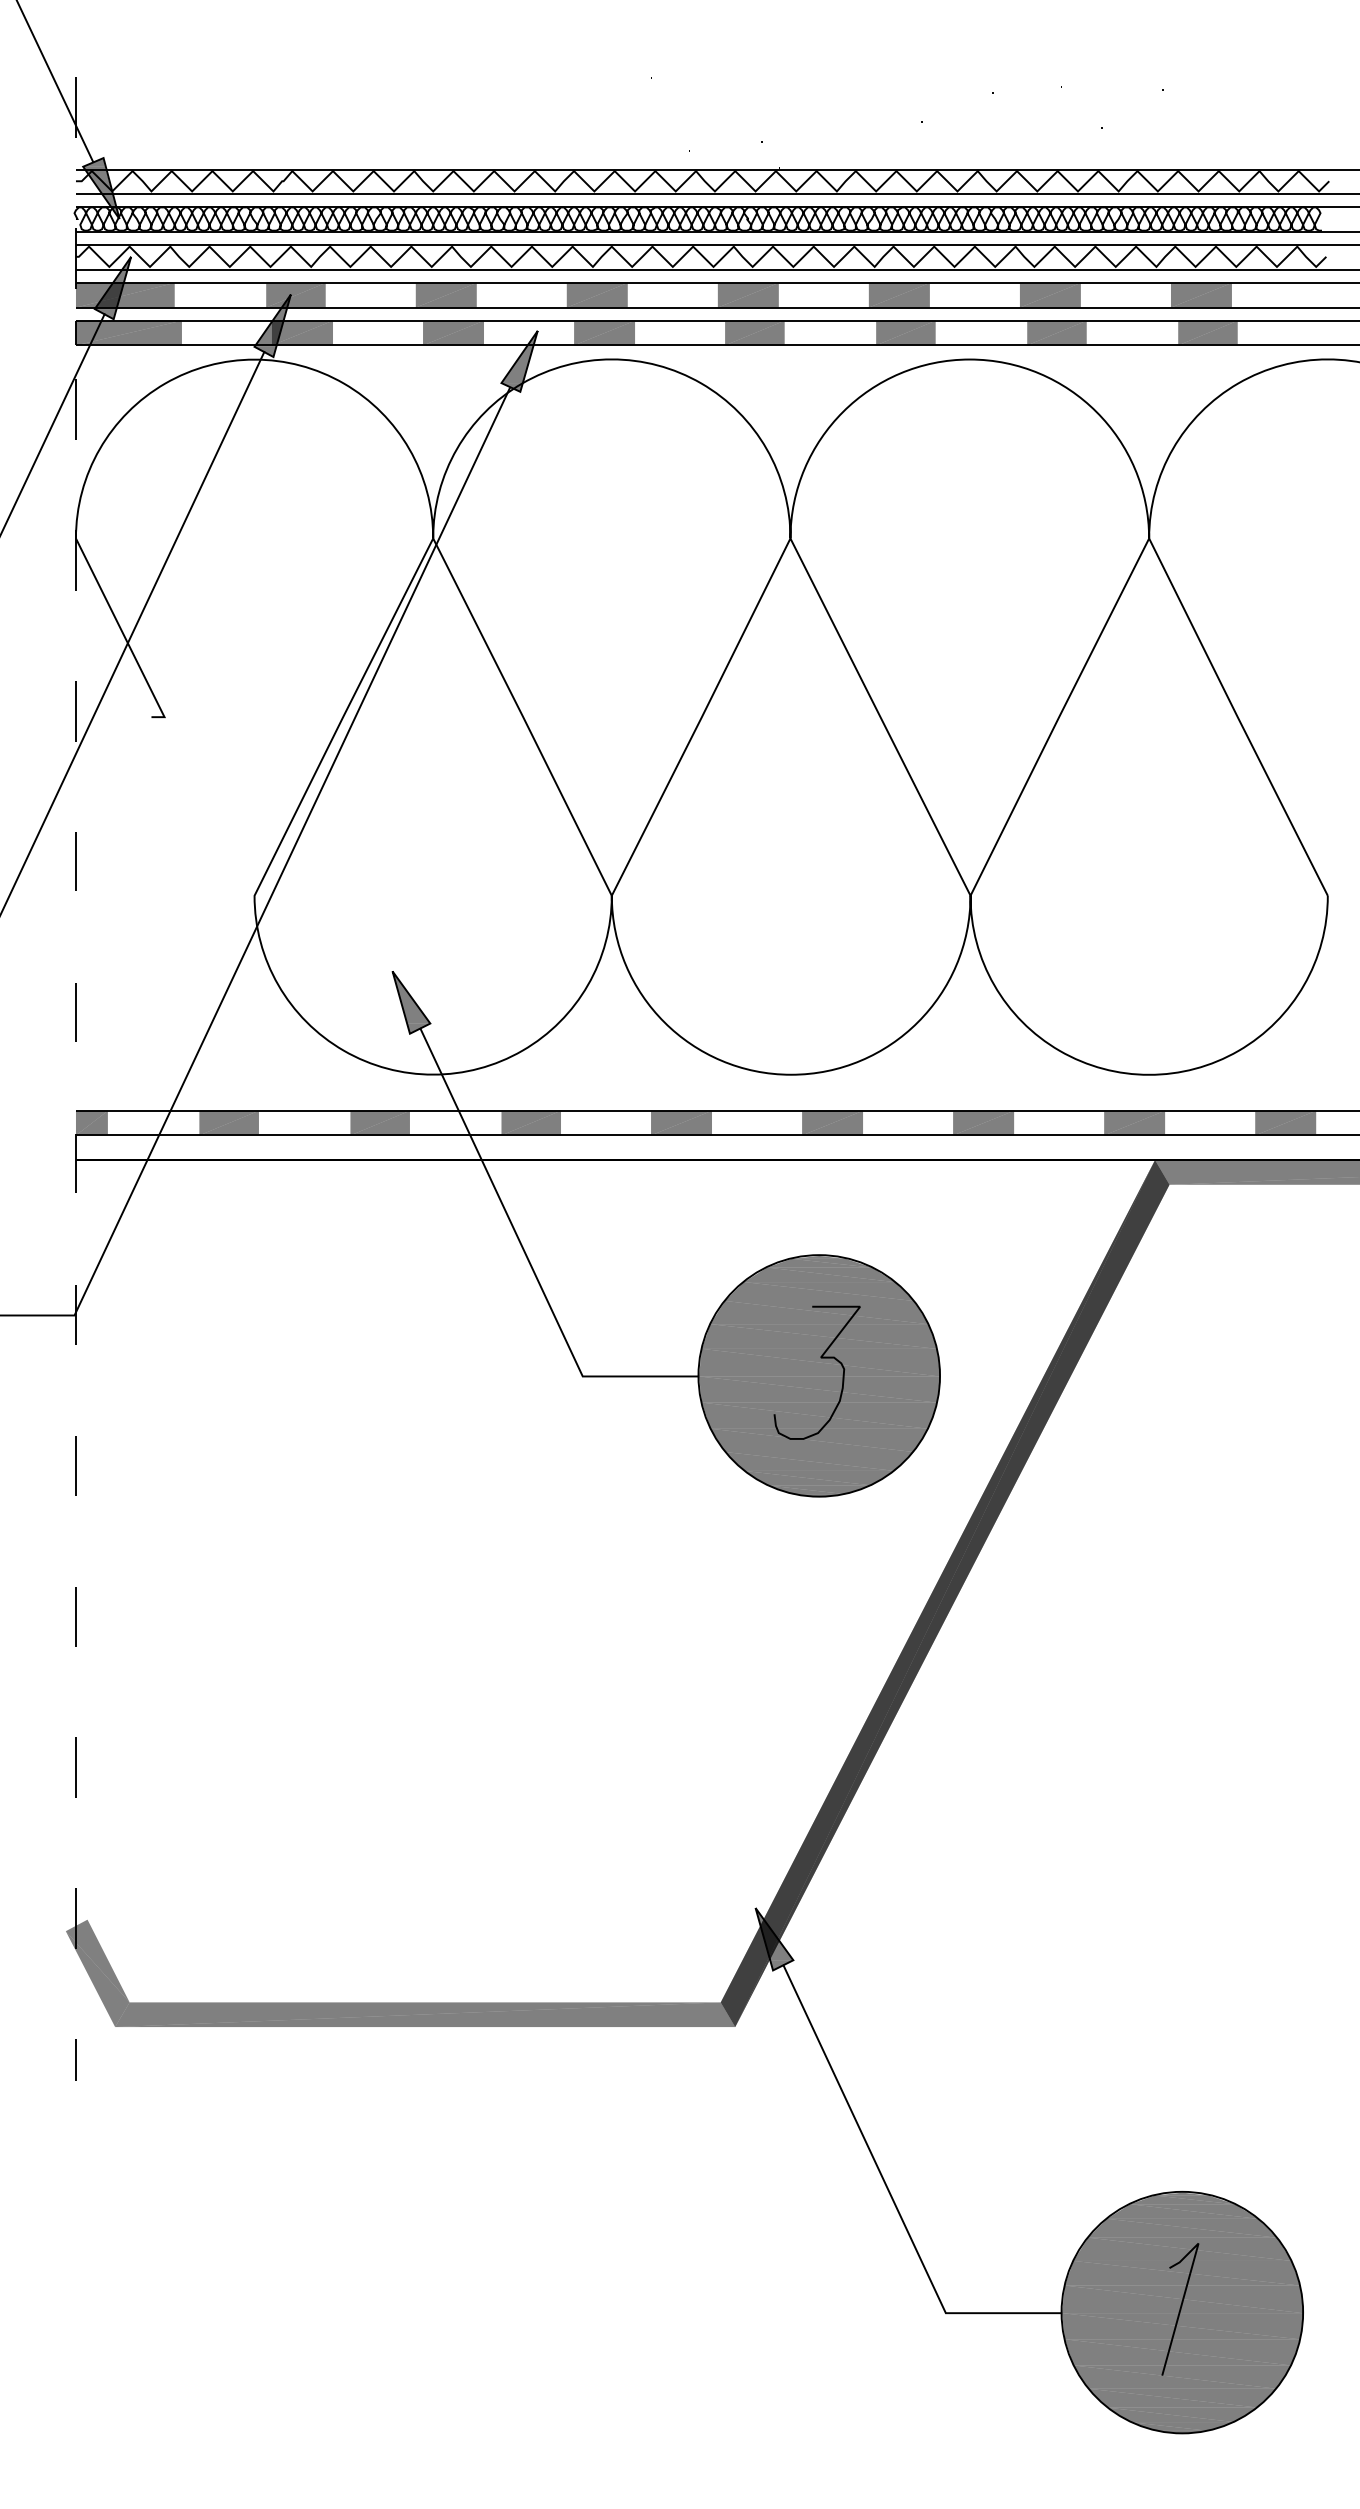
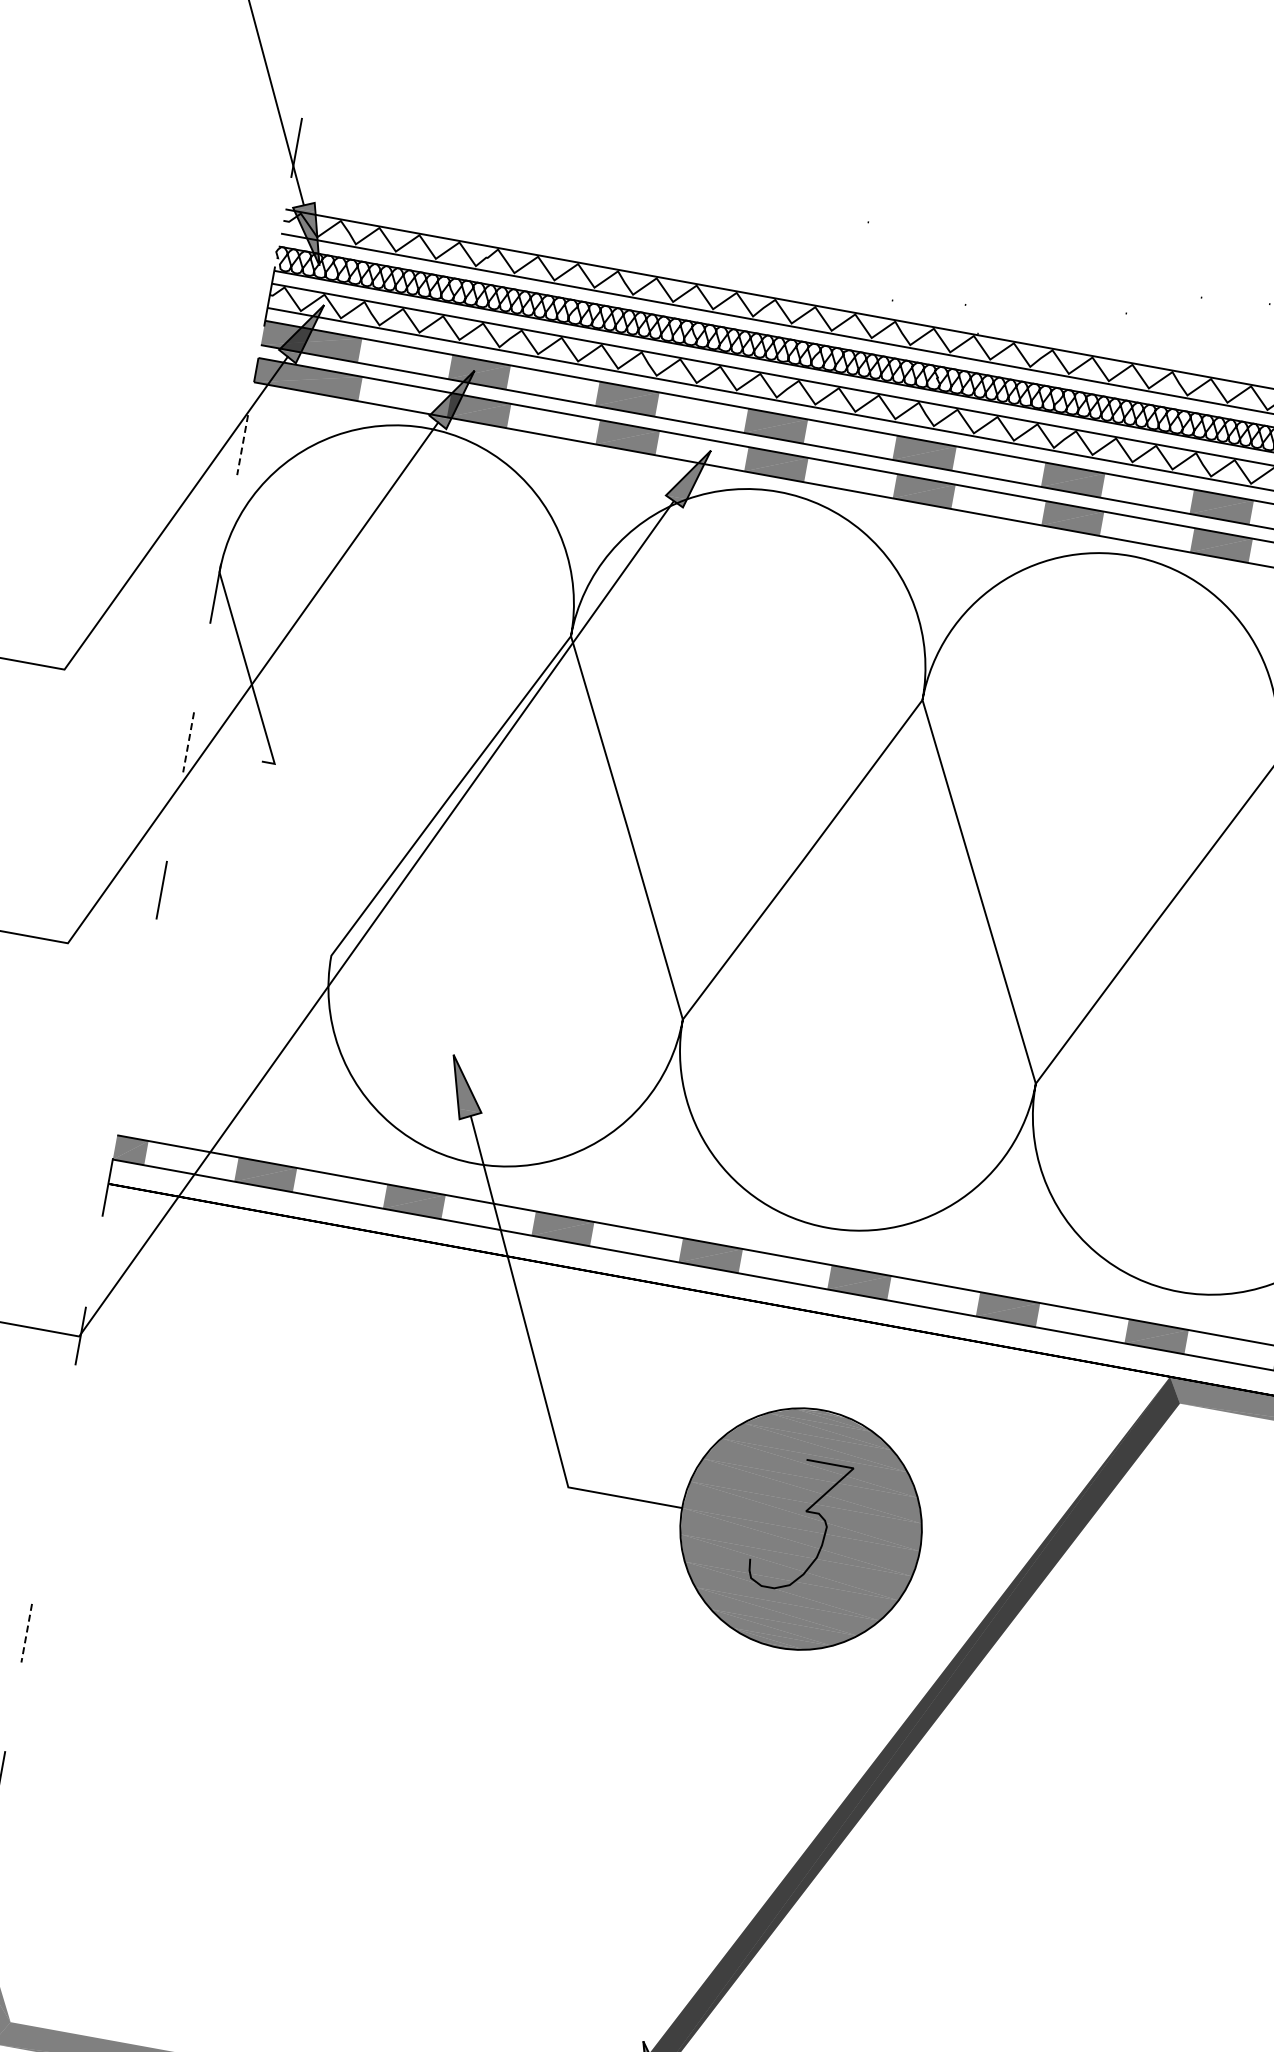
line: (75, 409) -> (242, 445), solid -> dashed
line: (75, 711) -> (188, 742), solid -> dashed
line: (75, 1012) -> (134, 1038), removed
line: (75, 1465) -> (53, 1484), removed
line: (75, 1616) -> (26, 1632), solid -> dashed

